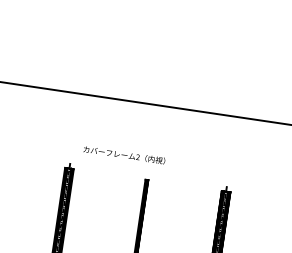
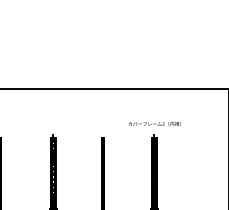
text: (124, 154) -> (154, 123), moved

